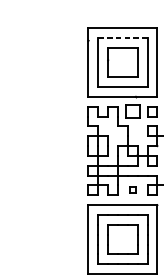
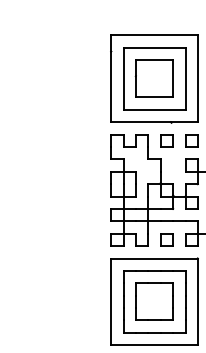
line: (122, 37) -> (154, 47), dashed -> solid
part: (132, 111) -> (166, 140), size x0.71
part: (132, 190) -> (166, 239), size x1.67

